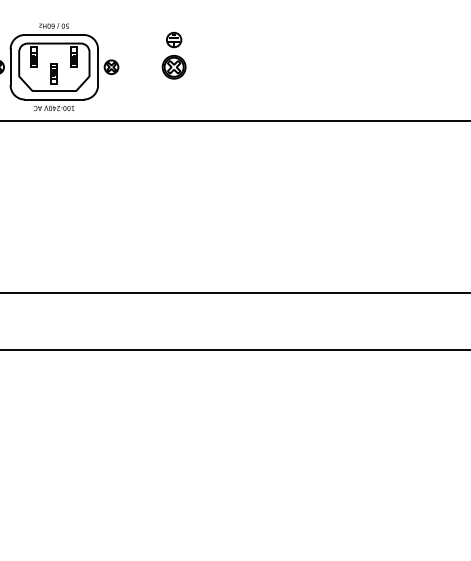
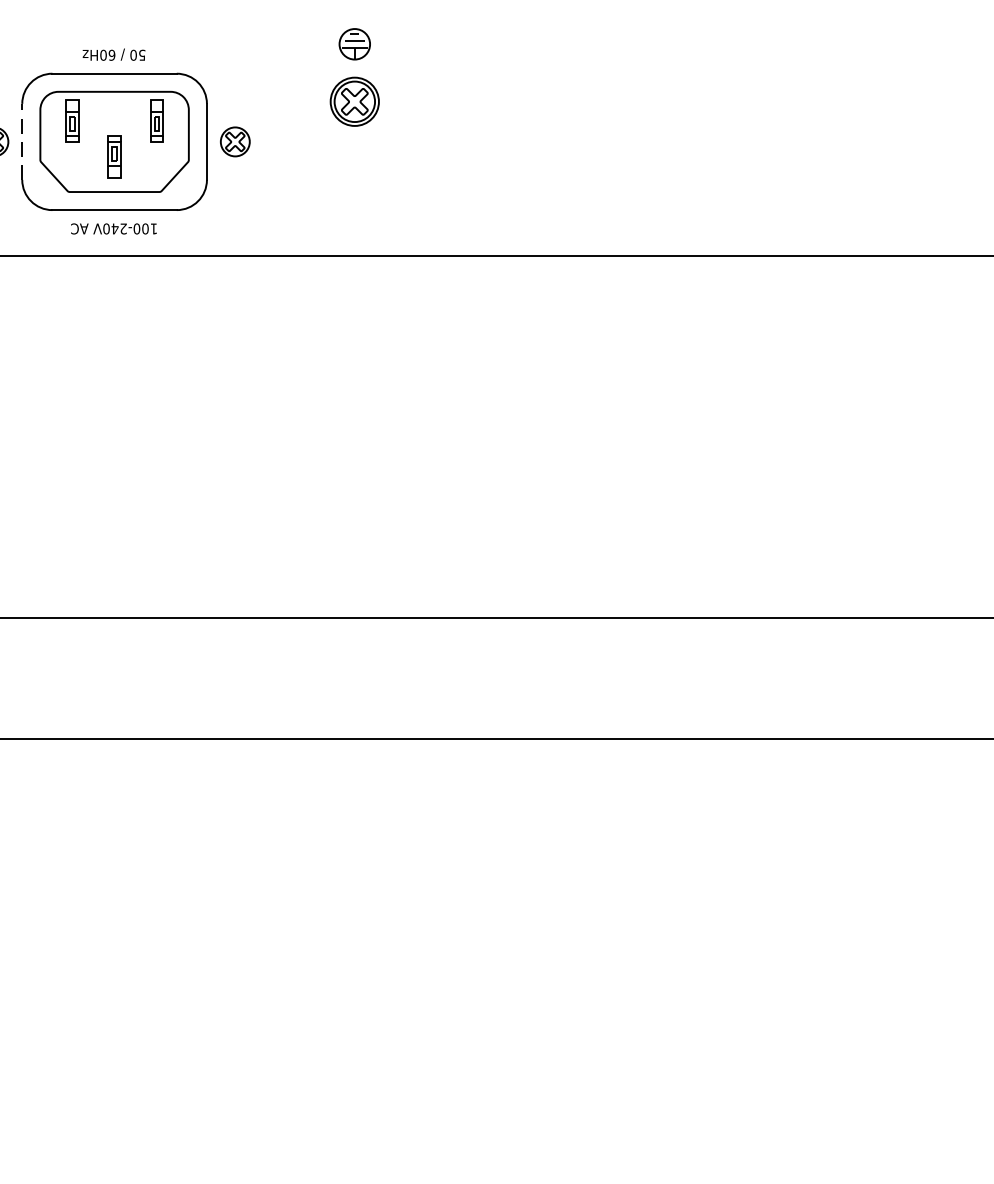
part: (173, 55) -> (353, 76), moved
line: (10, 66) -> (22, 140), solid -> dashed

